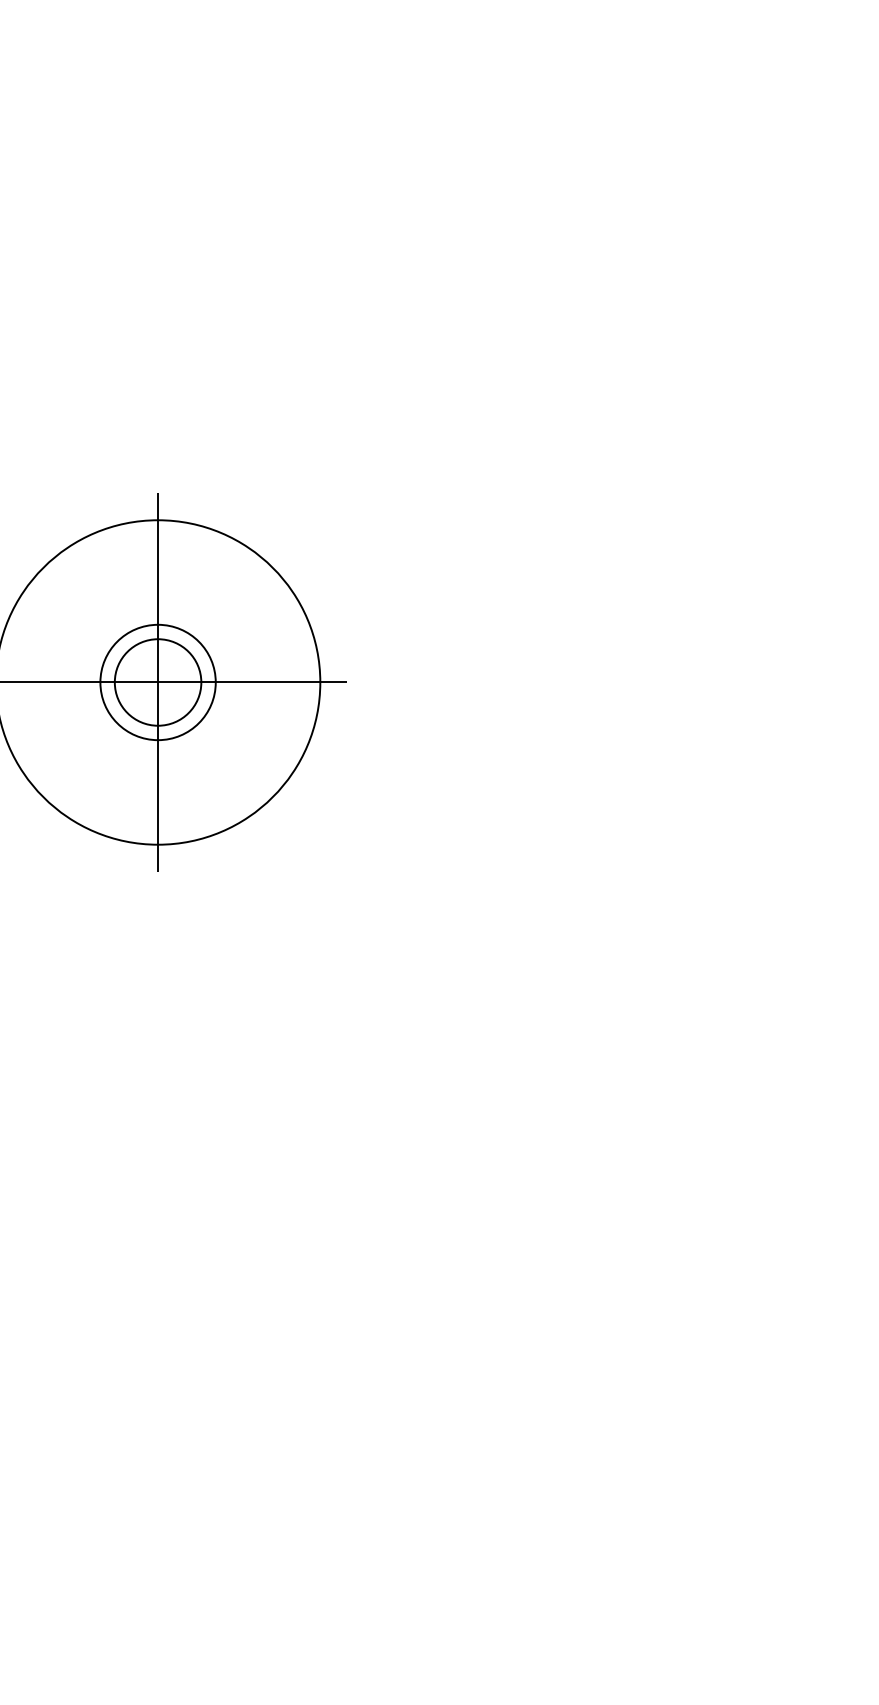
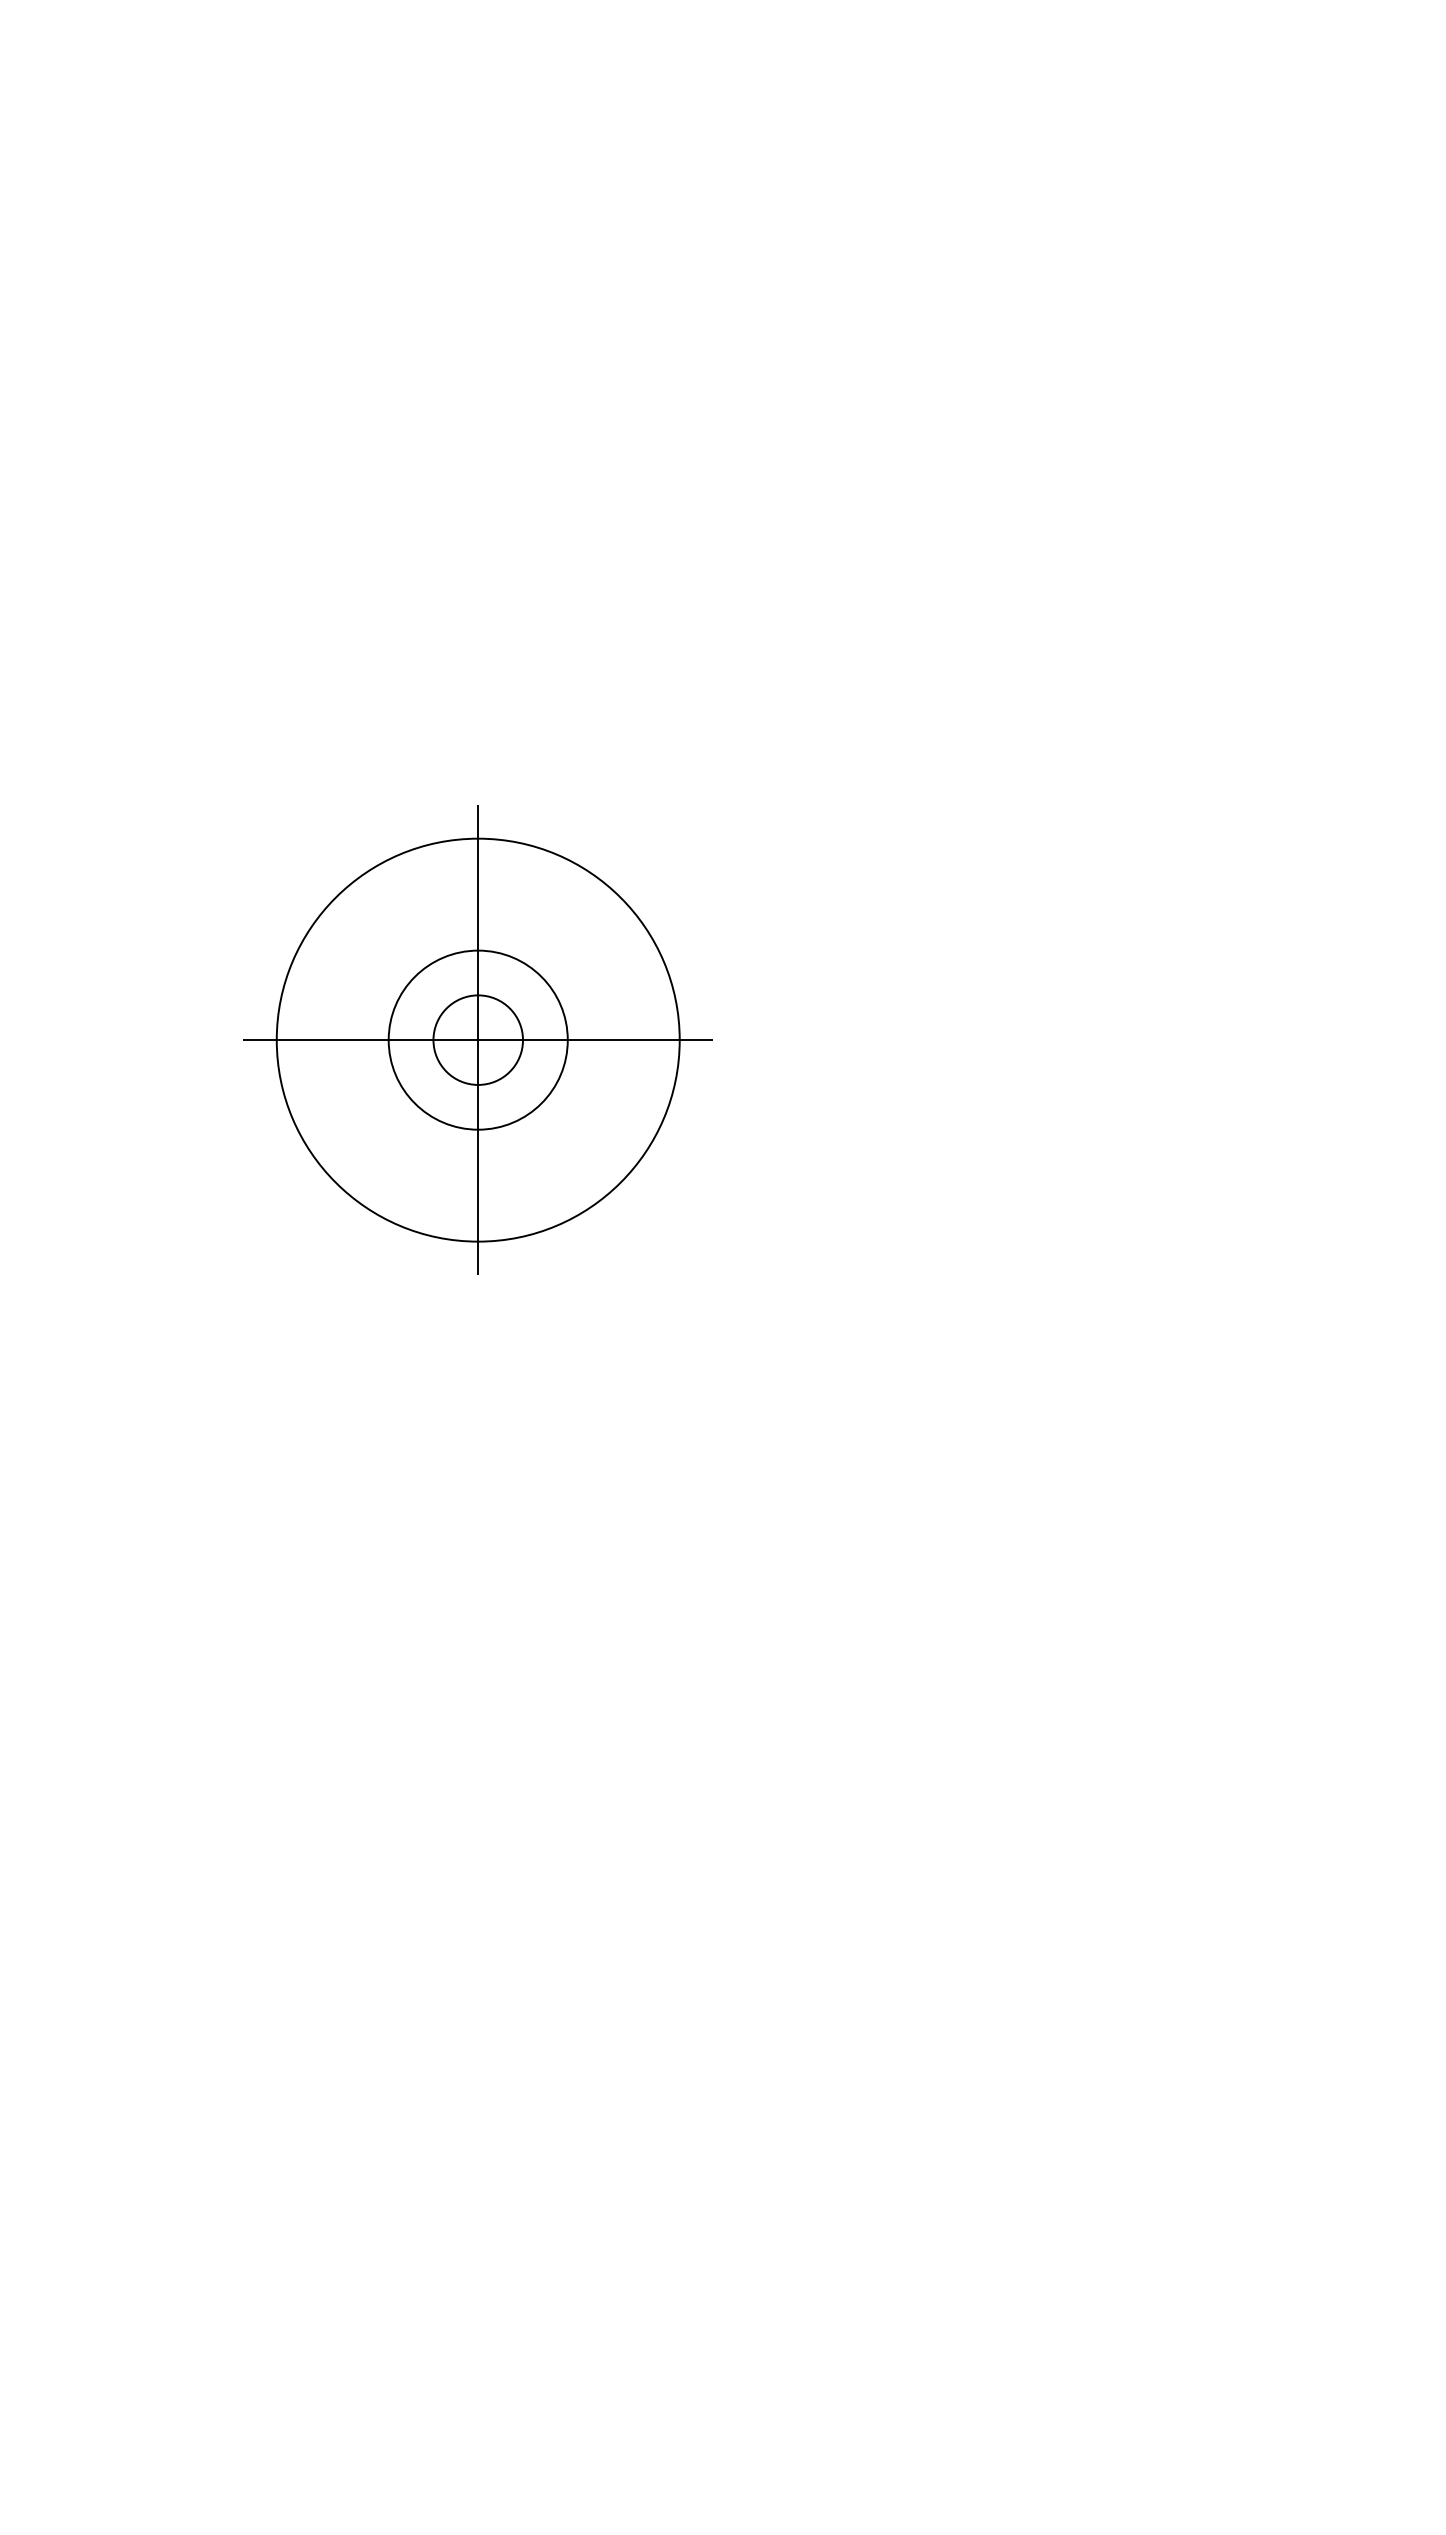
circle: (157, 681) -> (477, 1039), size x1.67
circle: (158, 681) -> (478, 1039), size x0.62

